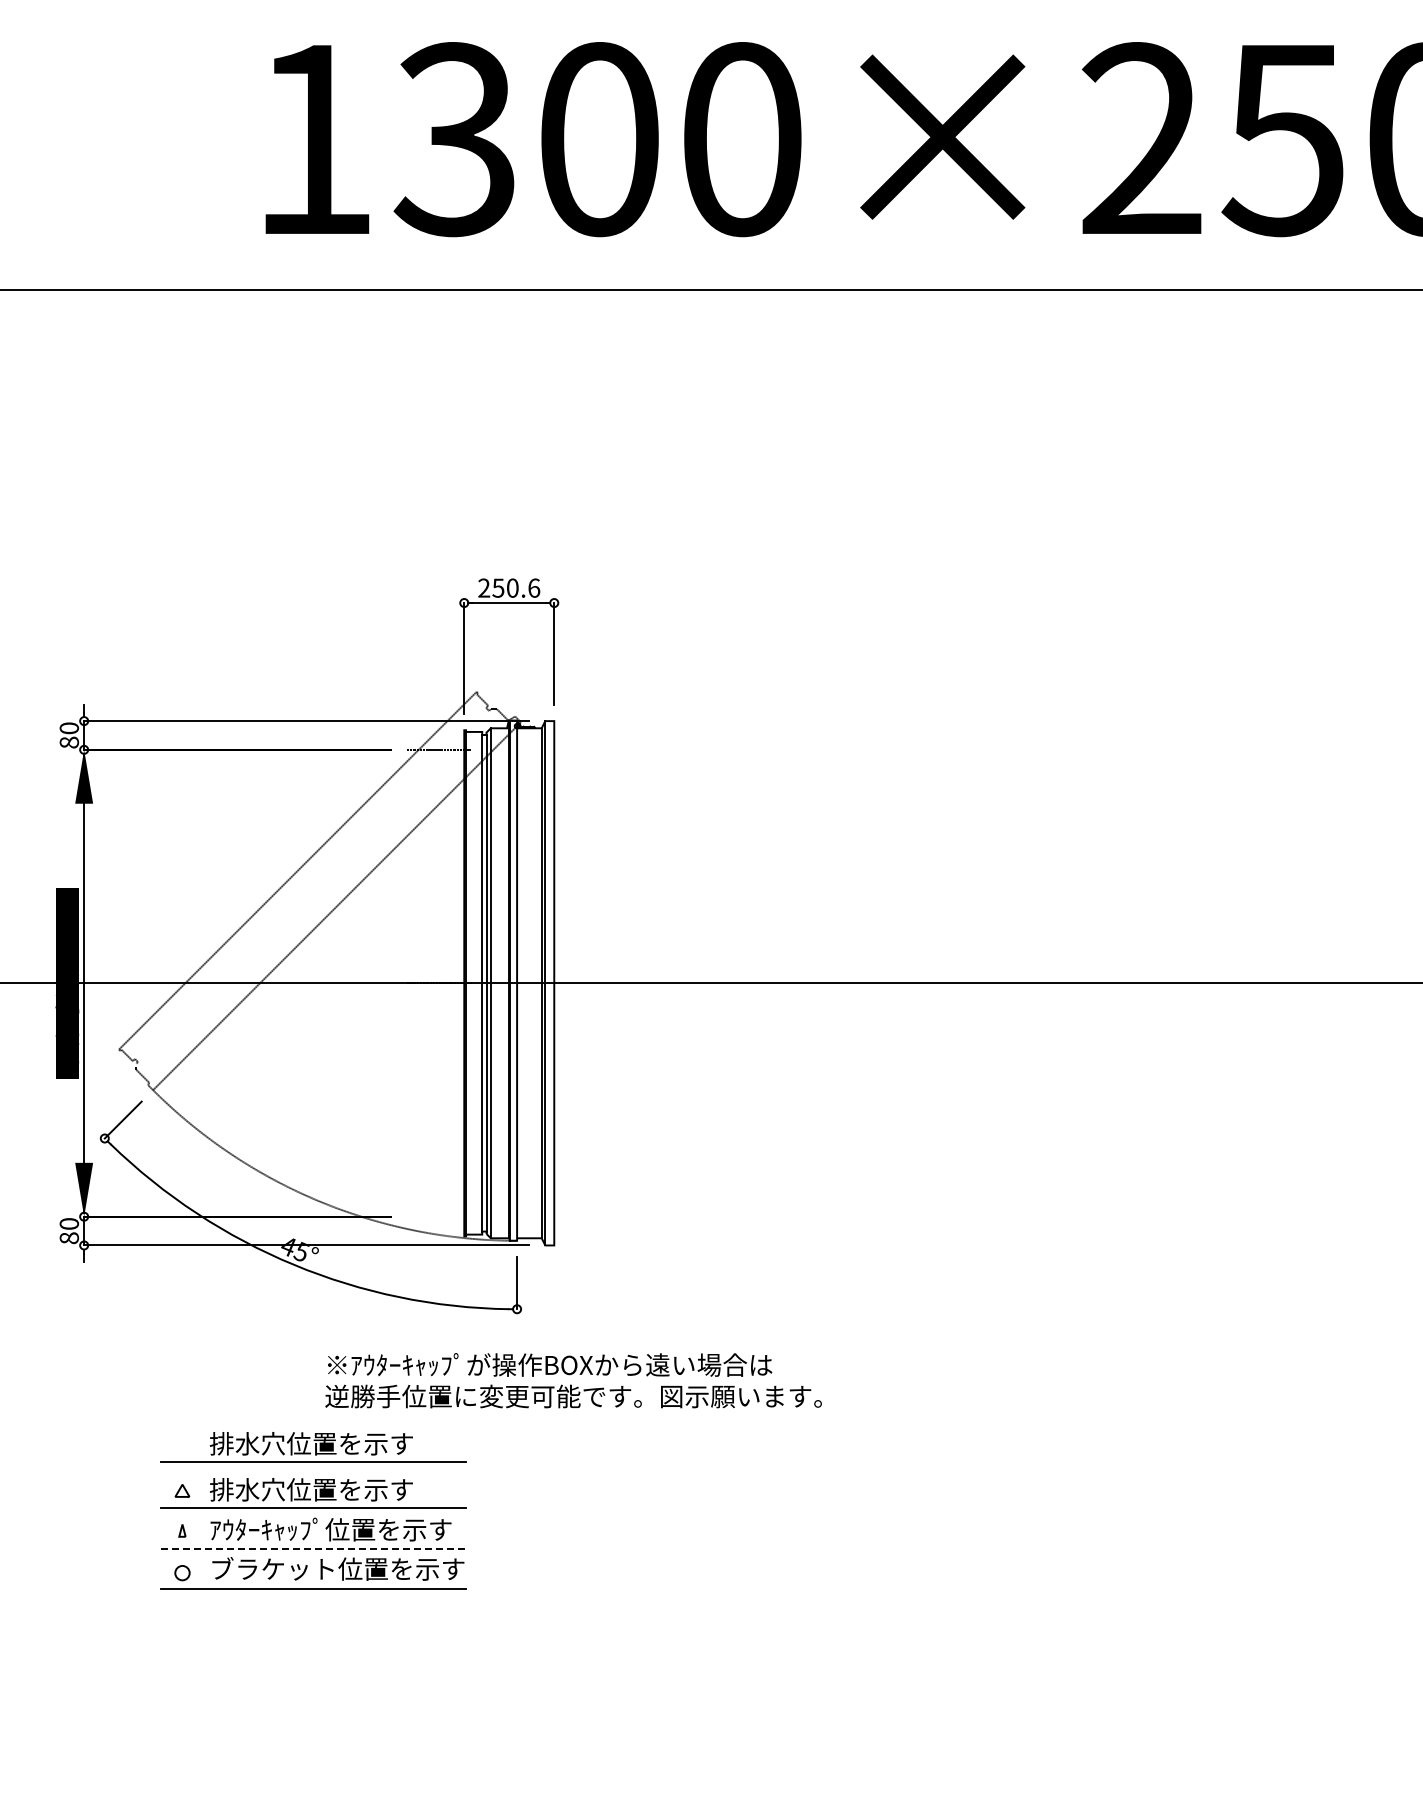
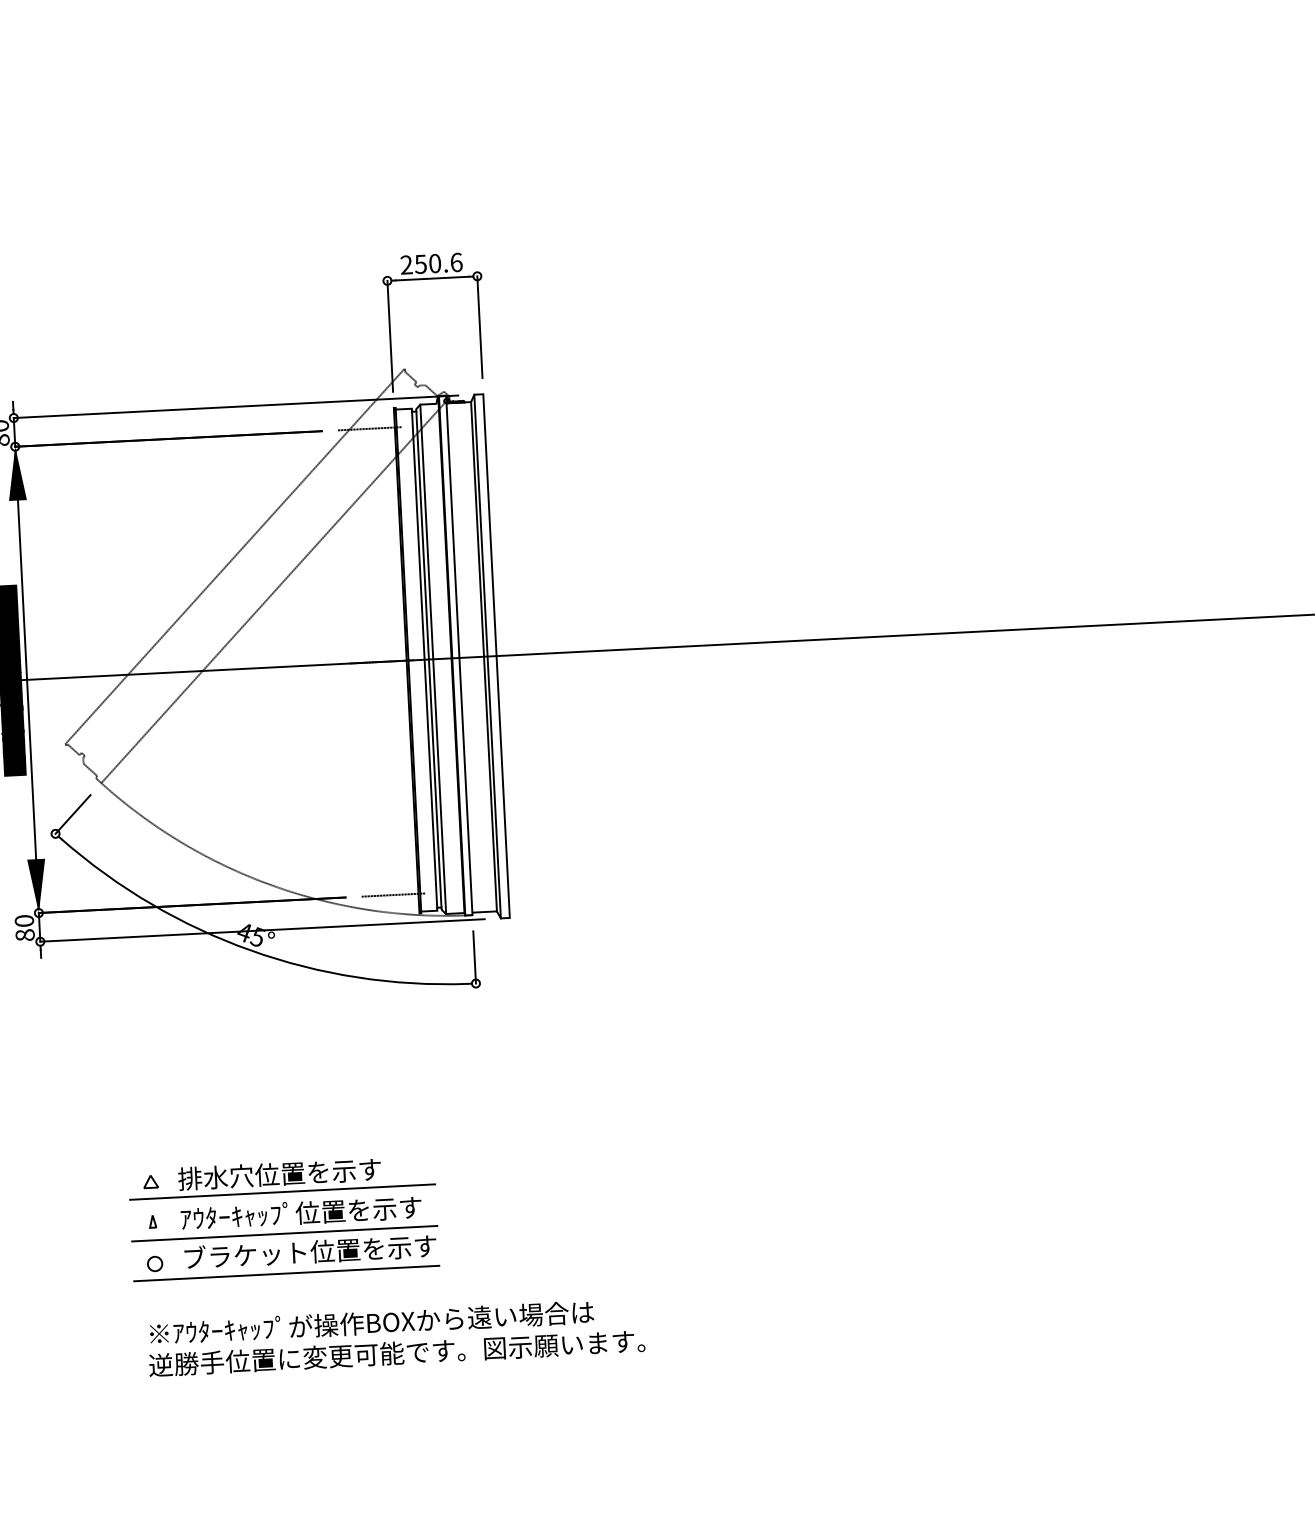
line: (438, 1216) -> (392, 894), added
text: (573, 1380) -> (396, 1337), moved
part: (313, 1447) -> (279, 1131), removed
line: (313, 1549) -> (284, 1233), dashed -> solid

